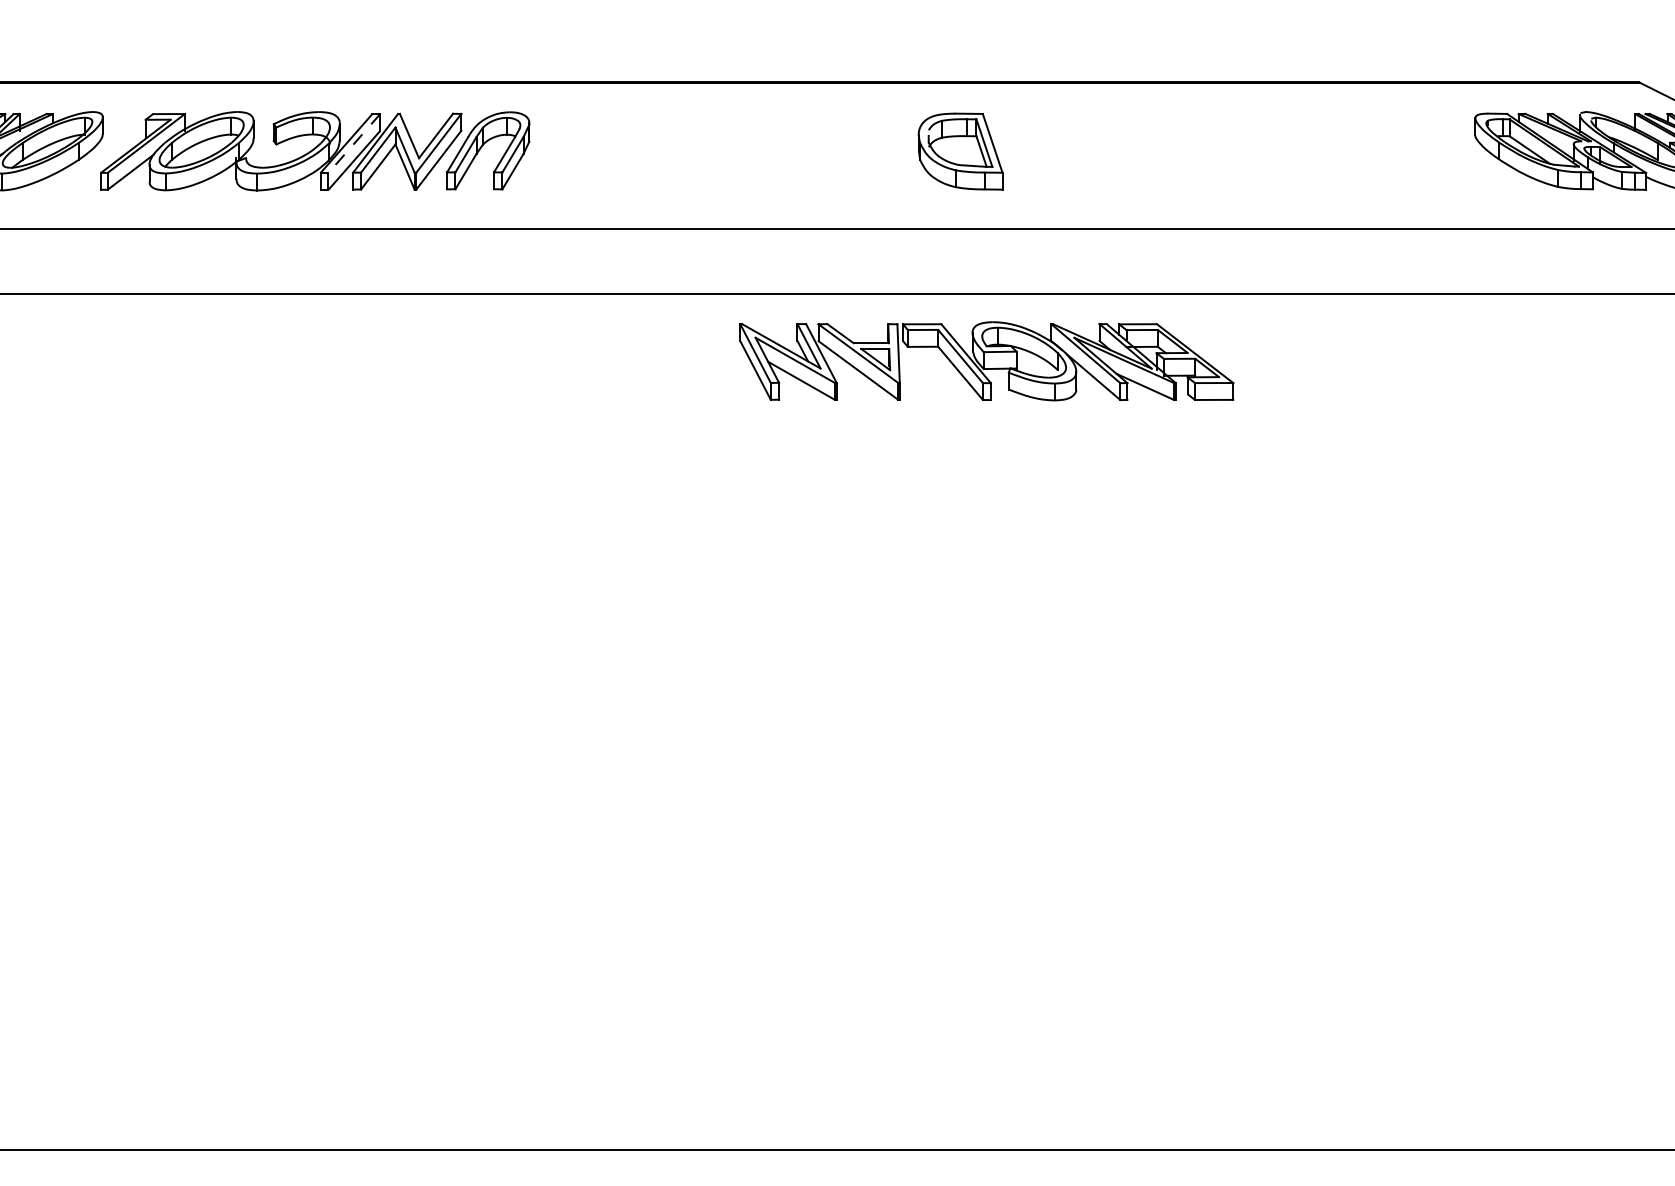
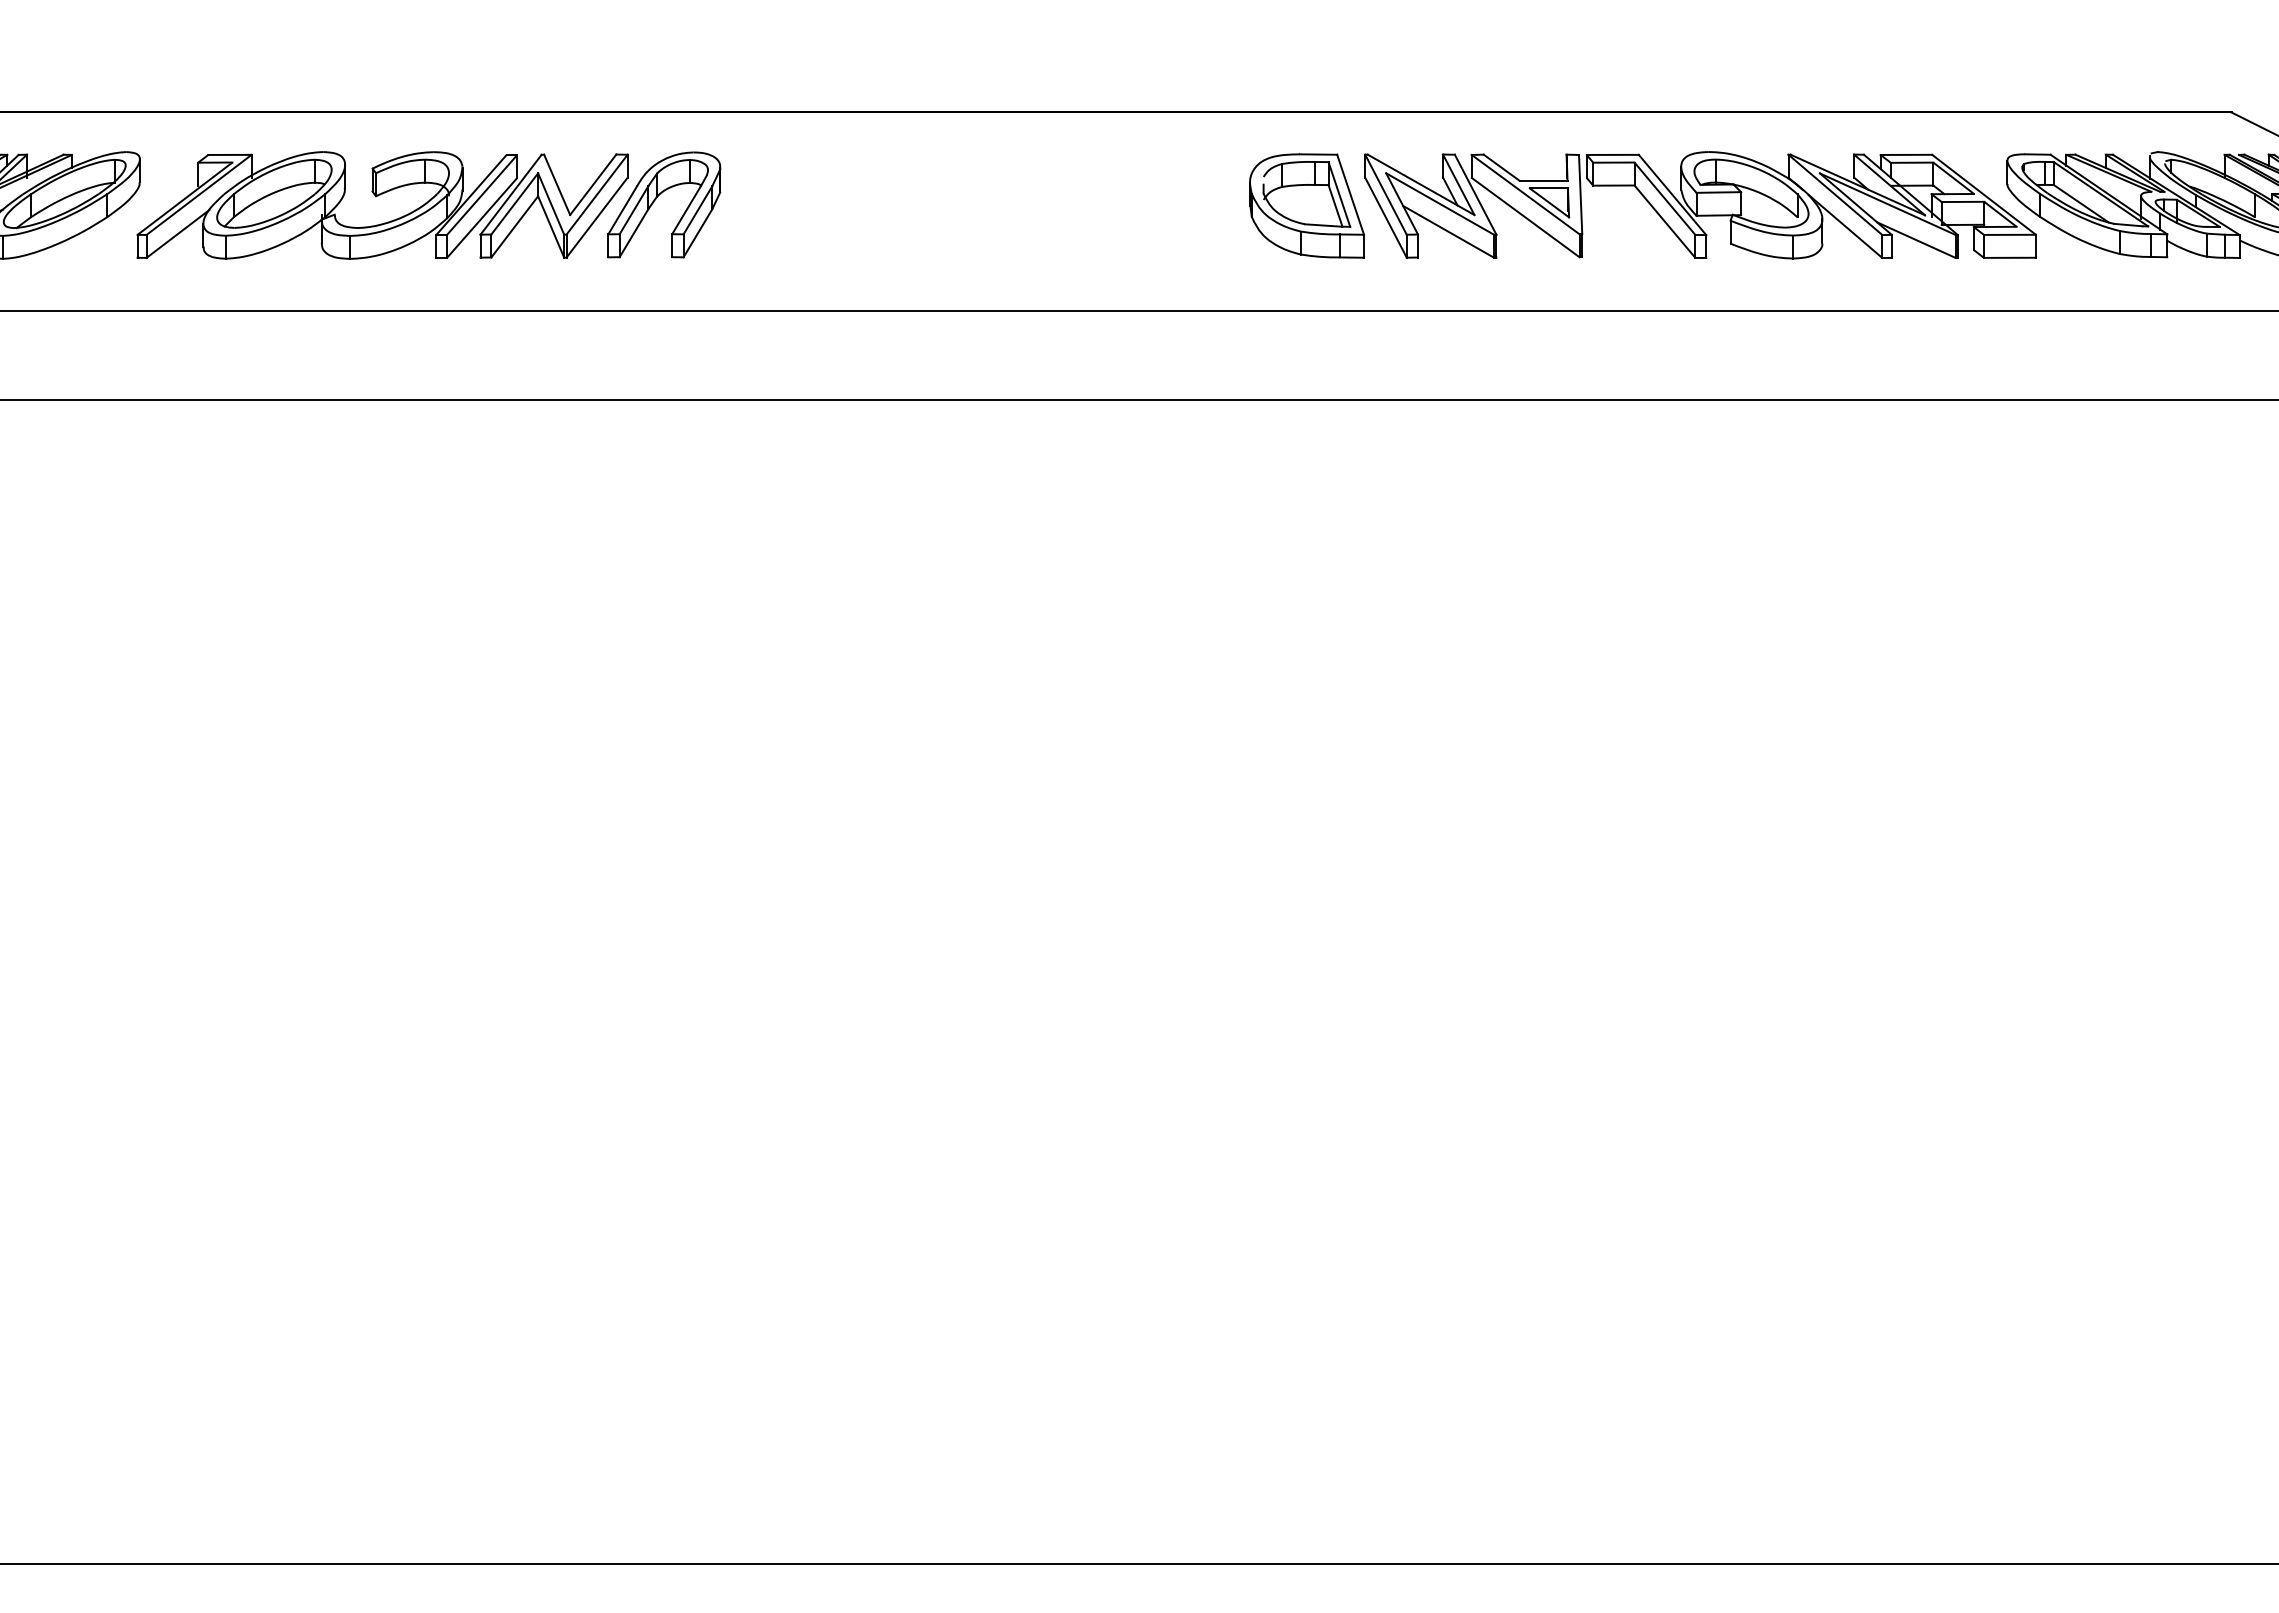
line: (353, 143) -> (481, 195), dashed -> solid
part: (986, 361) -> (1700, 205), moved

